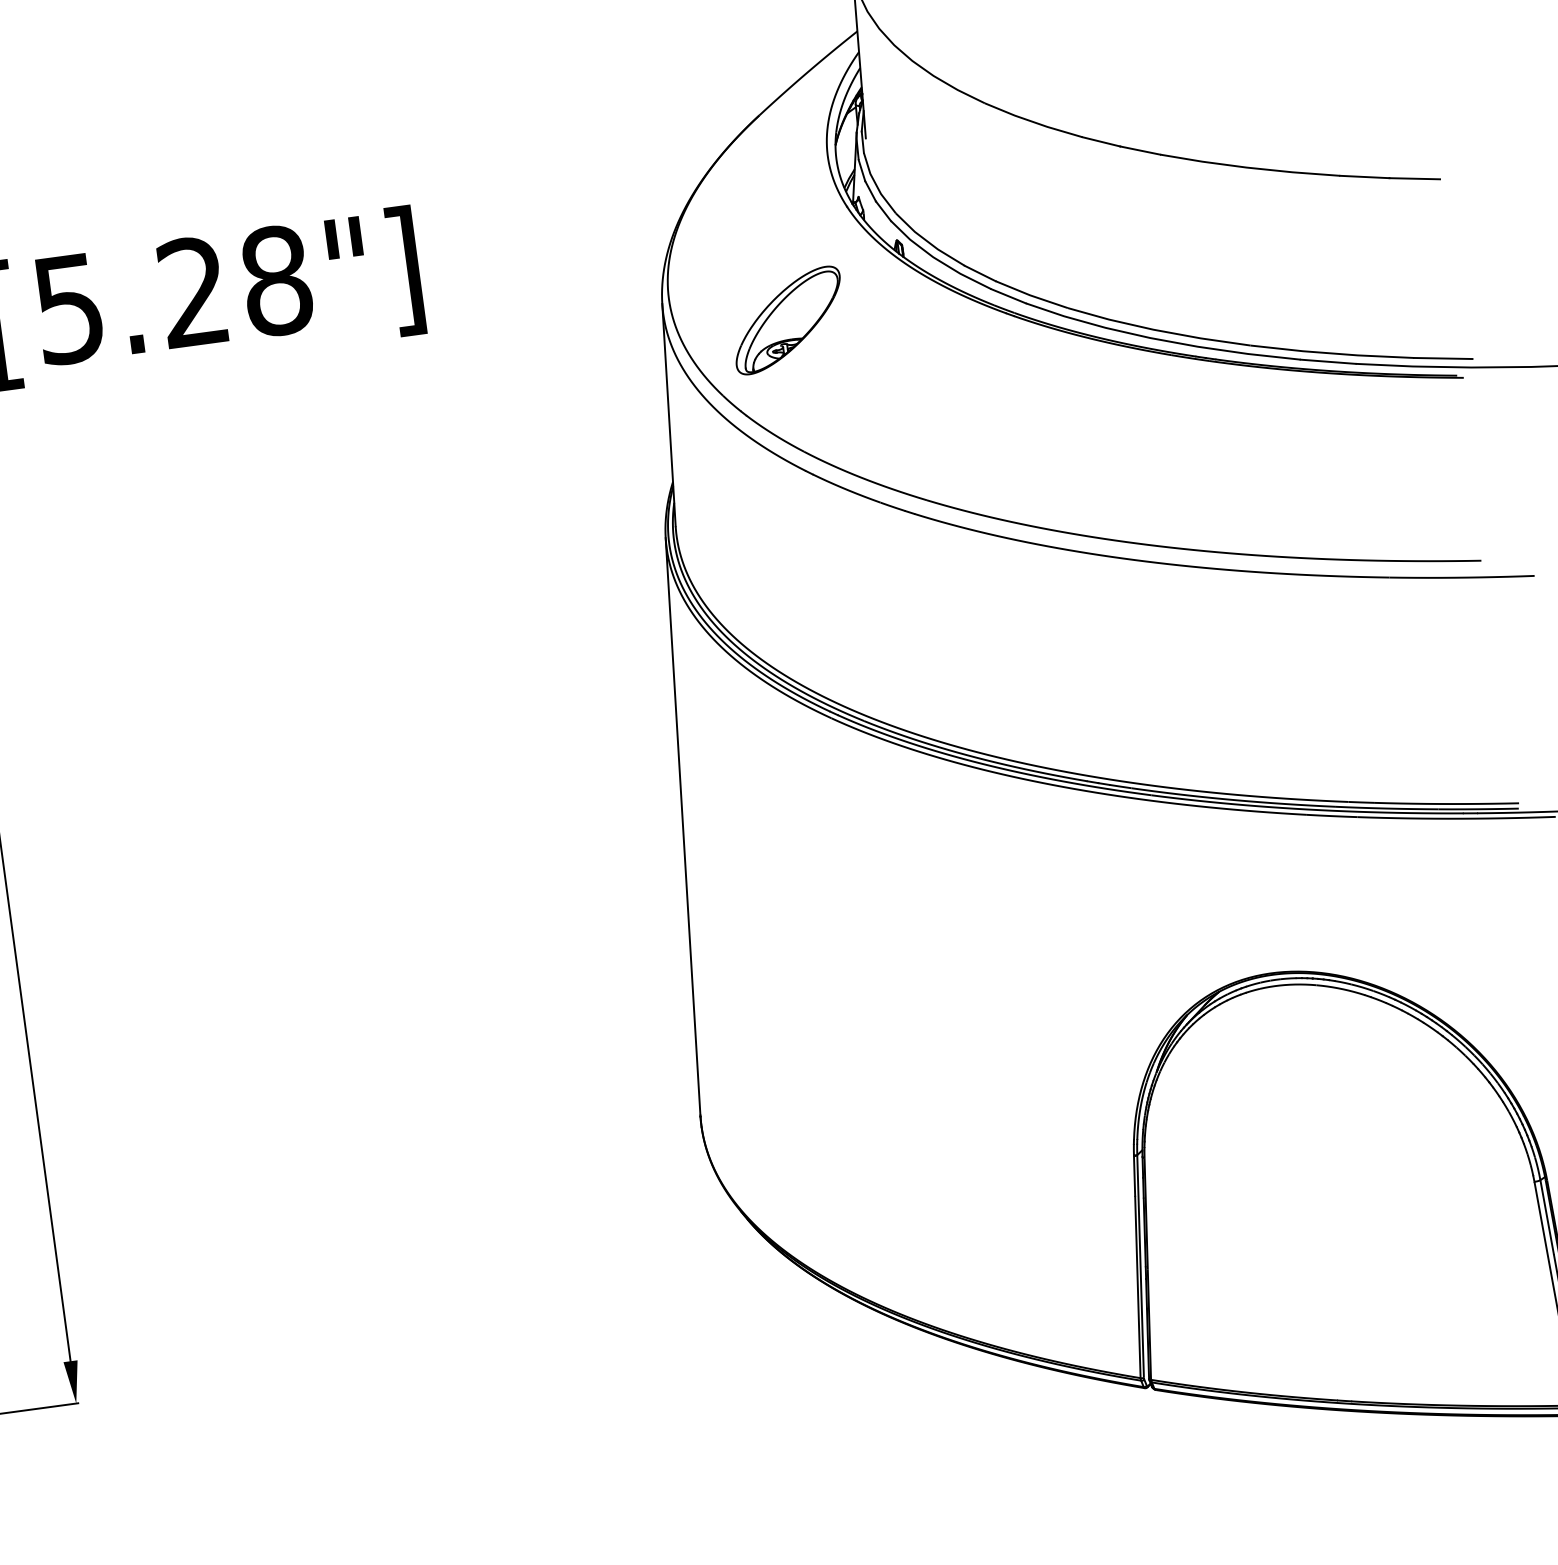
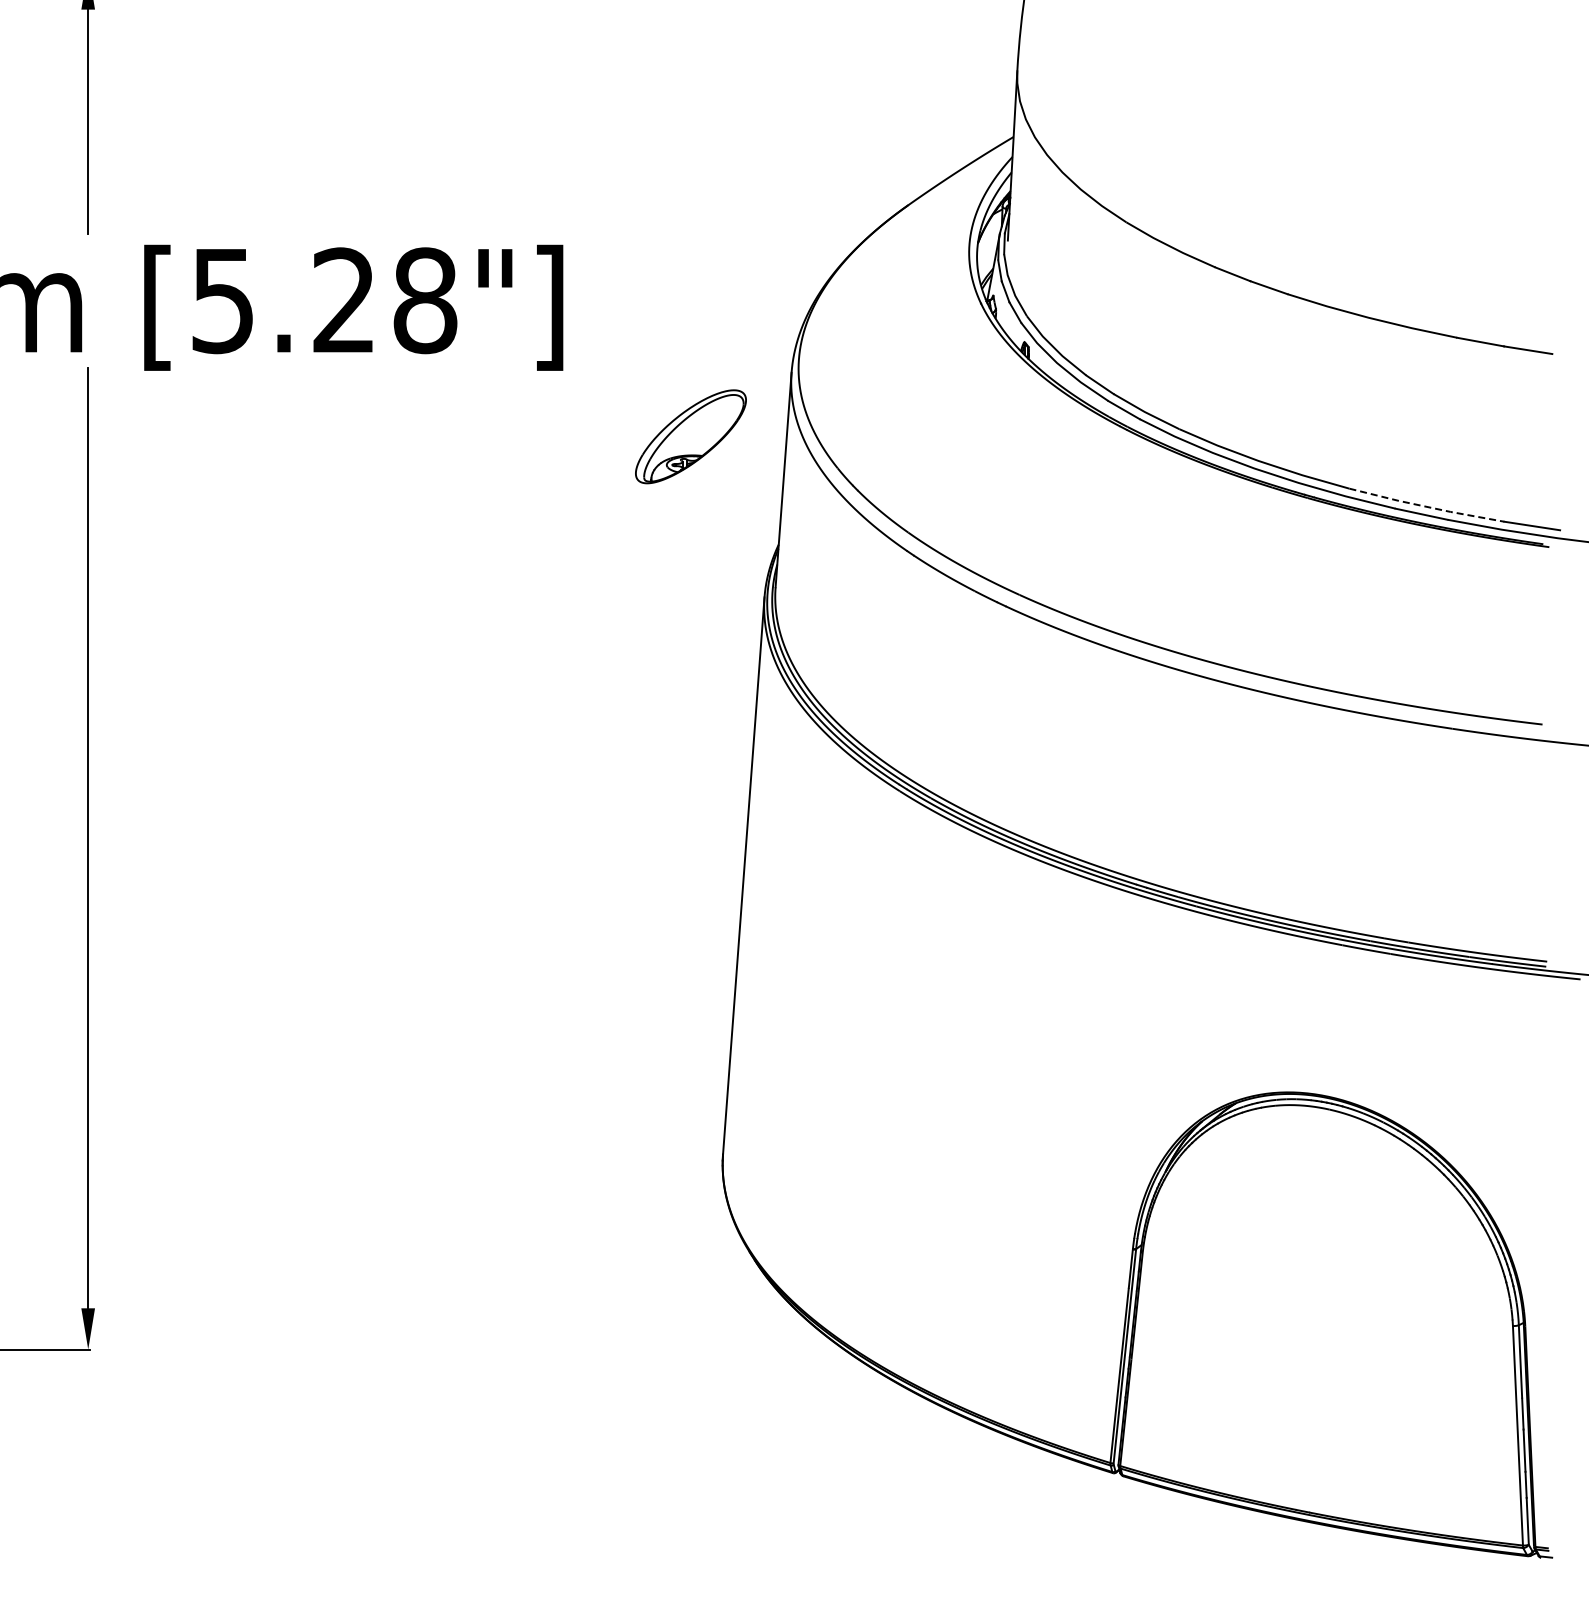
part: (787, 320) -> (690, 436), moved
line: (1333, 353) -> (1427, 506), solid -> dashed

